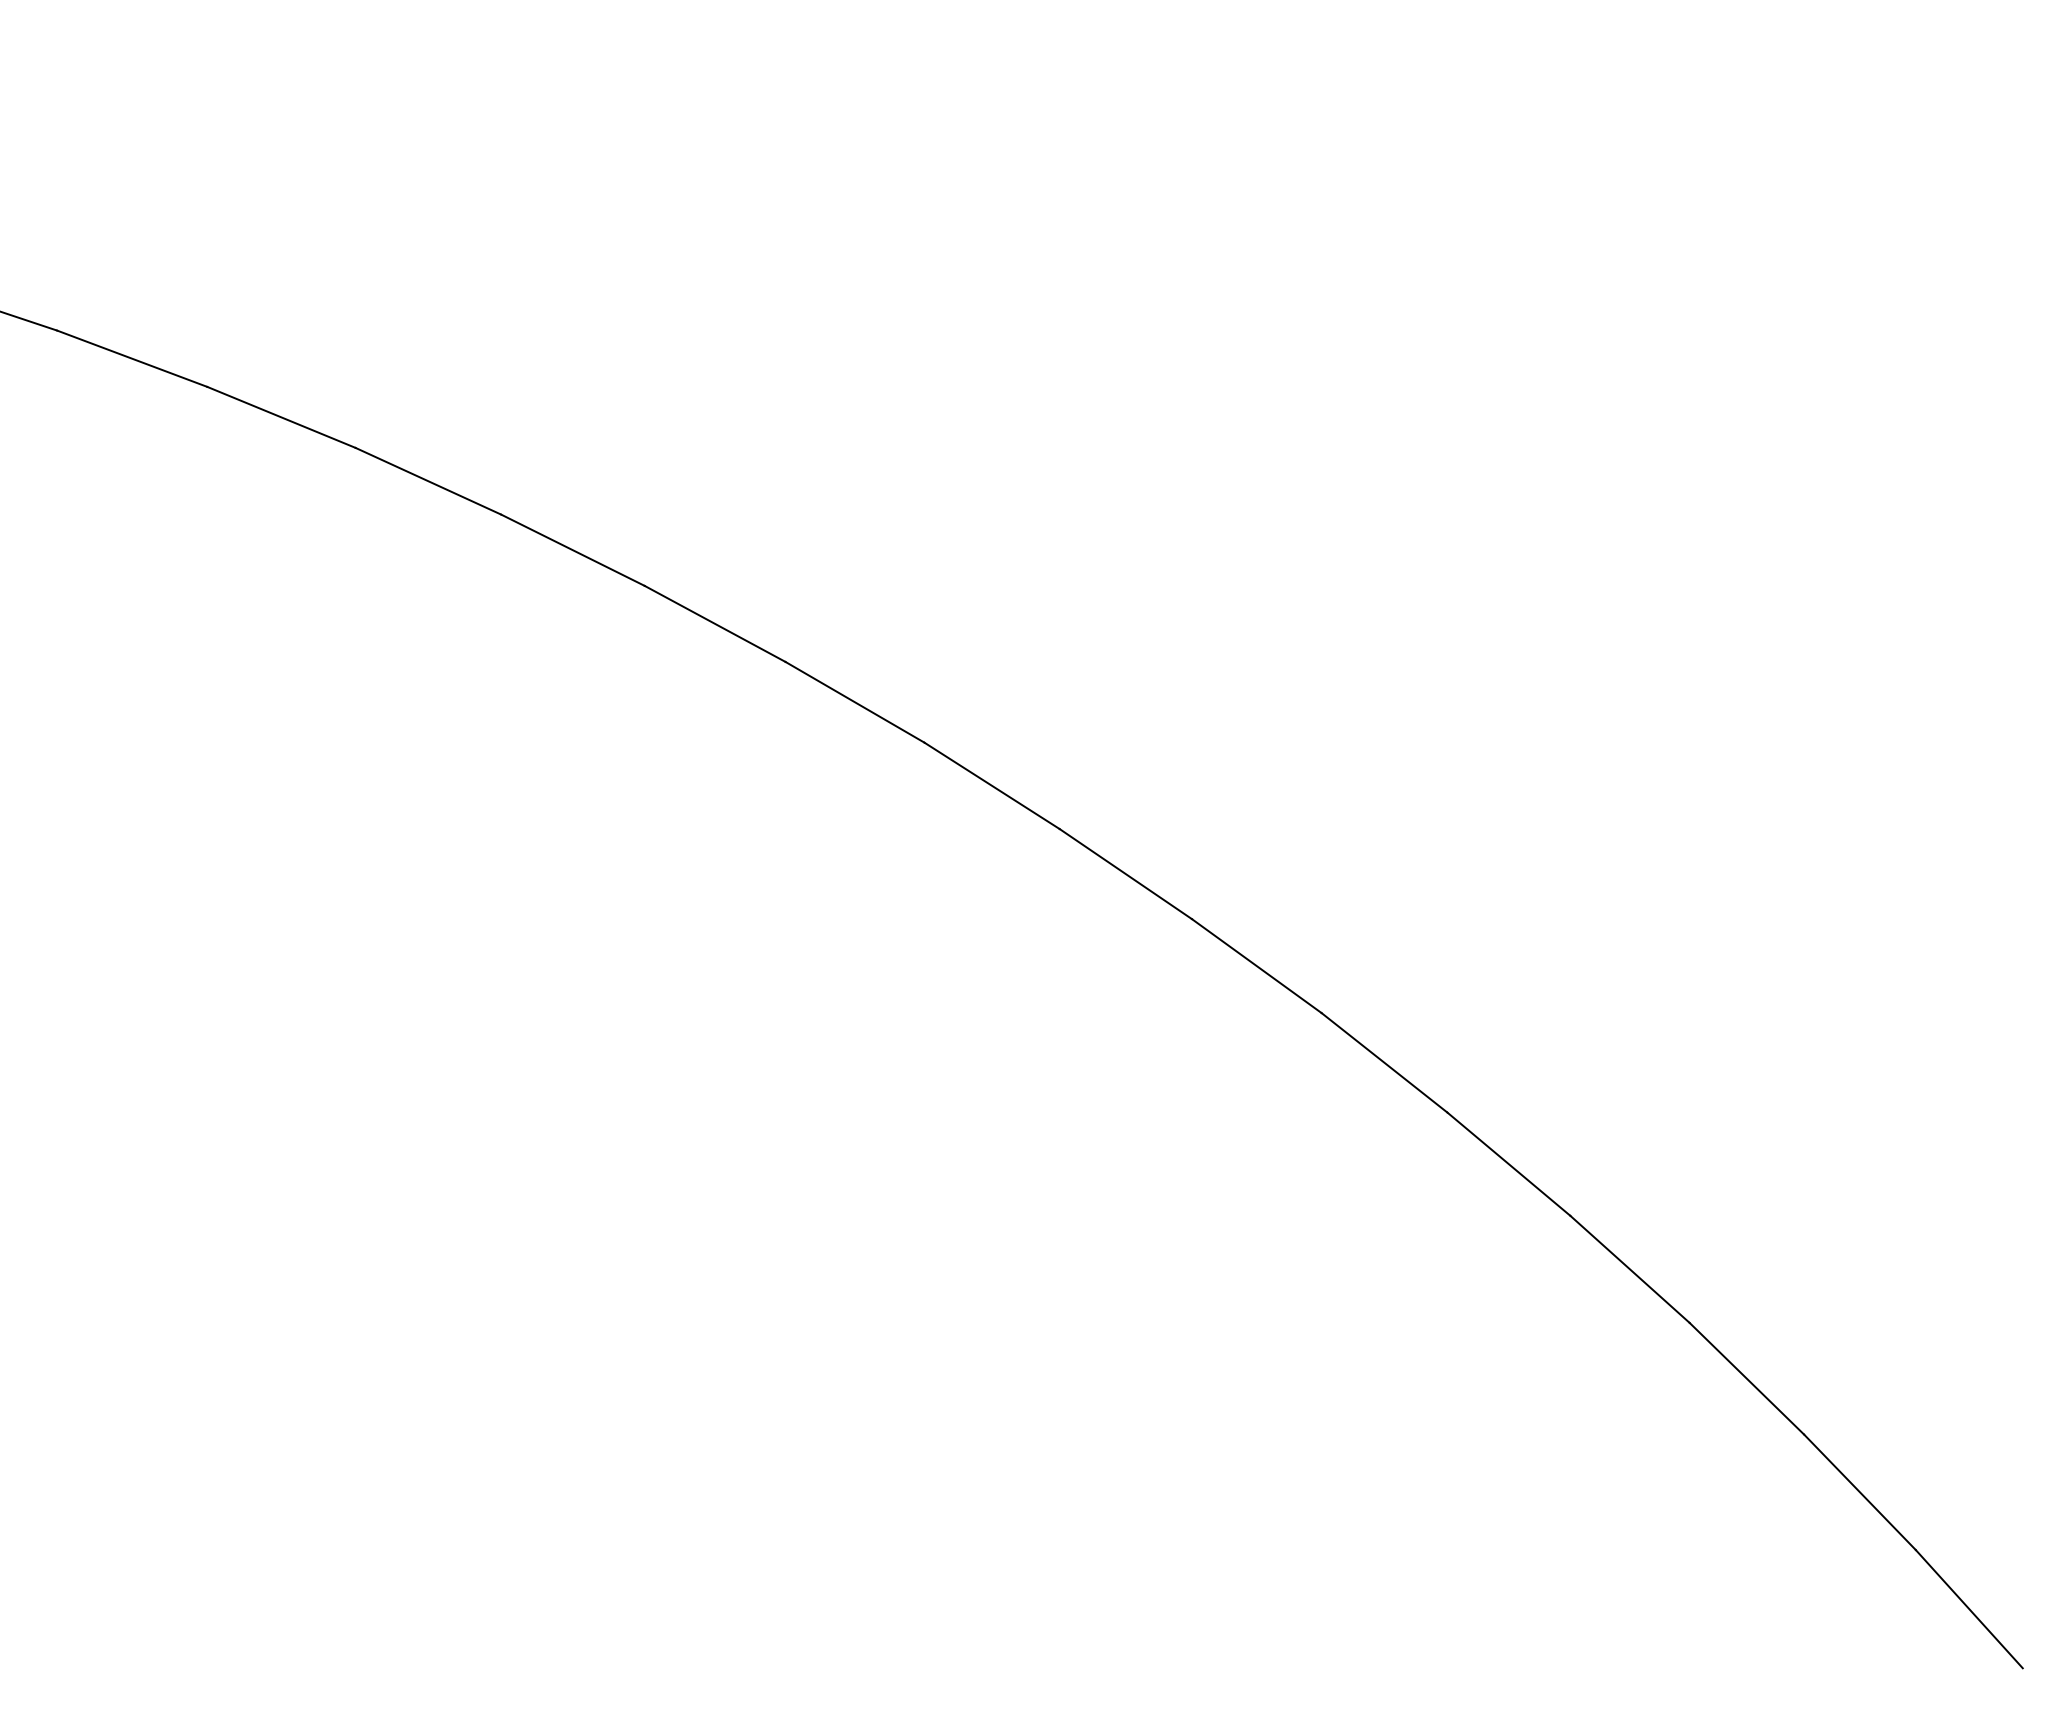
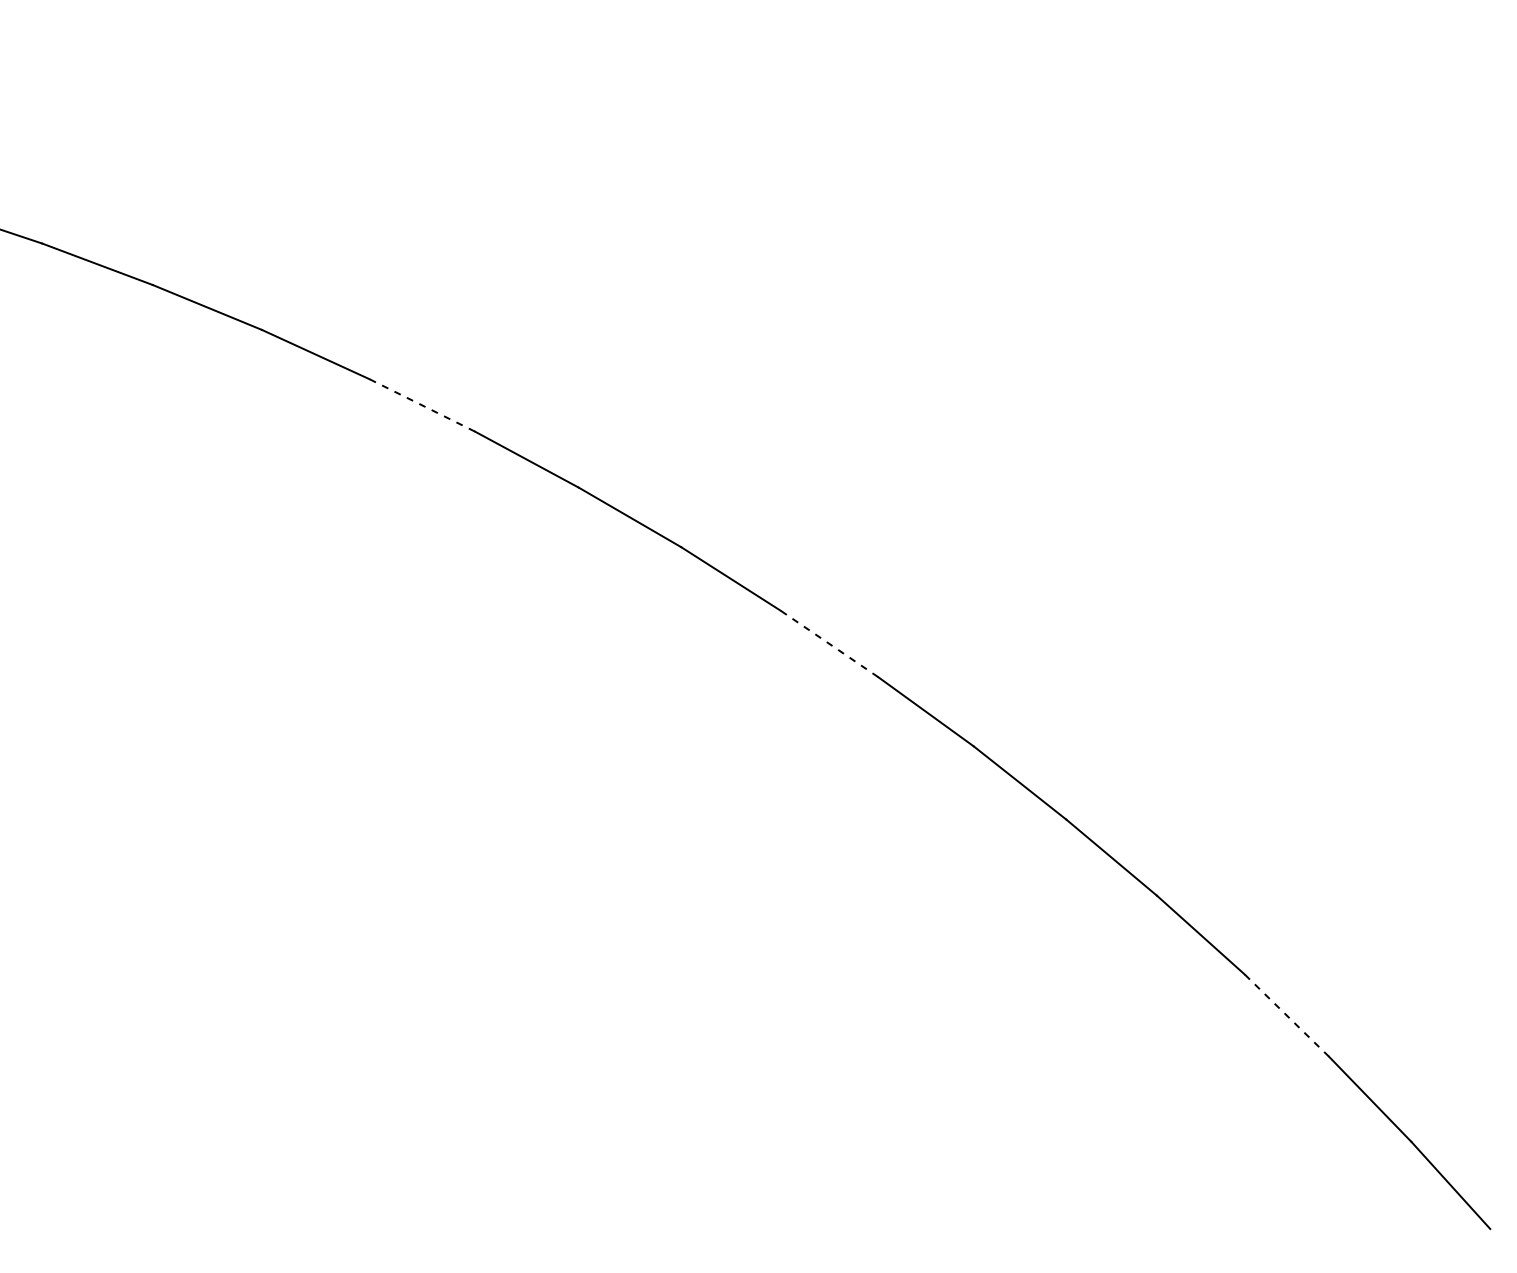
line: (572, 550) -> (421, 405), solid -> dashed
line: (1125, 873) -> (829, 643), solid -> dashed
line: (1746, 1378) -> (1286, 1015), solid -> dashed

